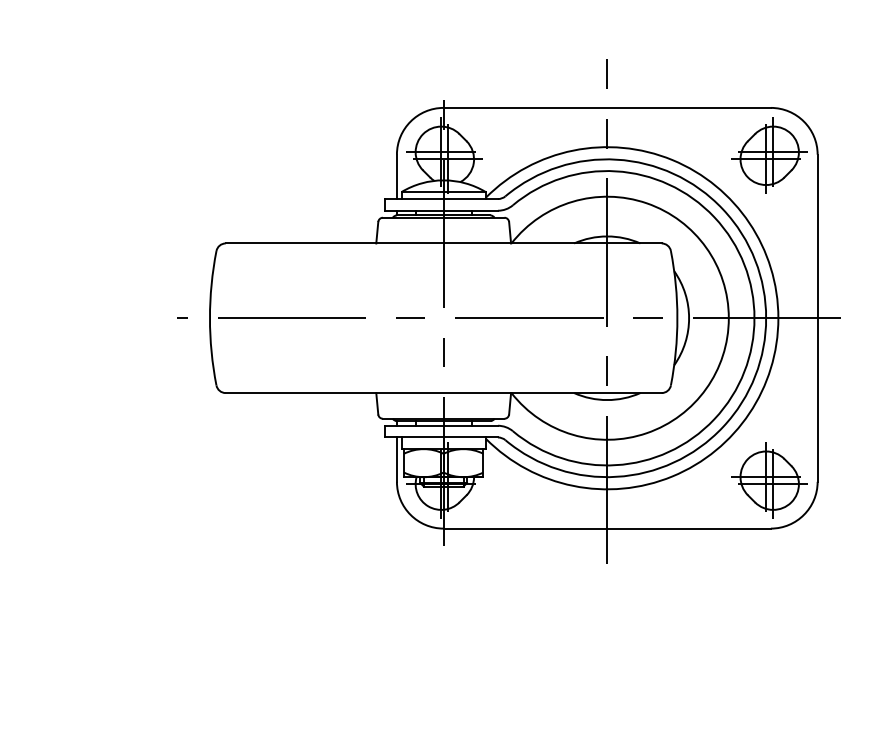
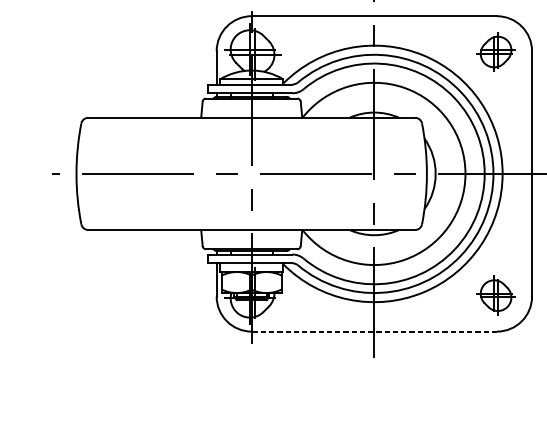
part: (769, 155) -> (495, 51), size x0.7
part: (769, 480) -> (495, 295), size x0.7
line: (607, 528) -> (374, 331), solid -> dashed

